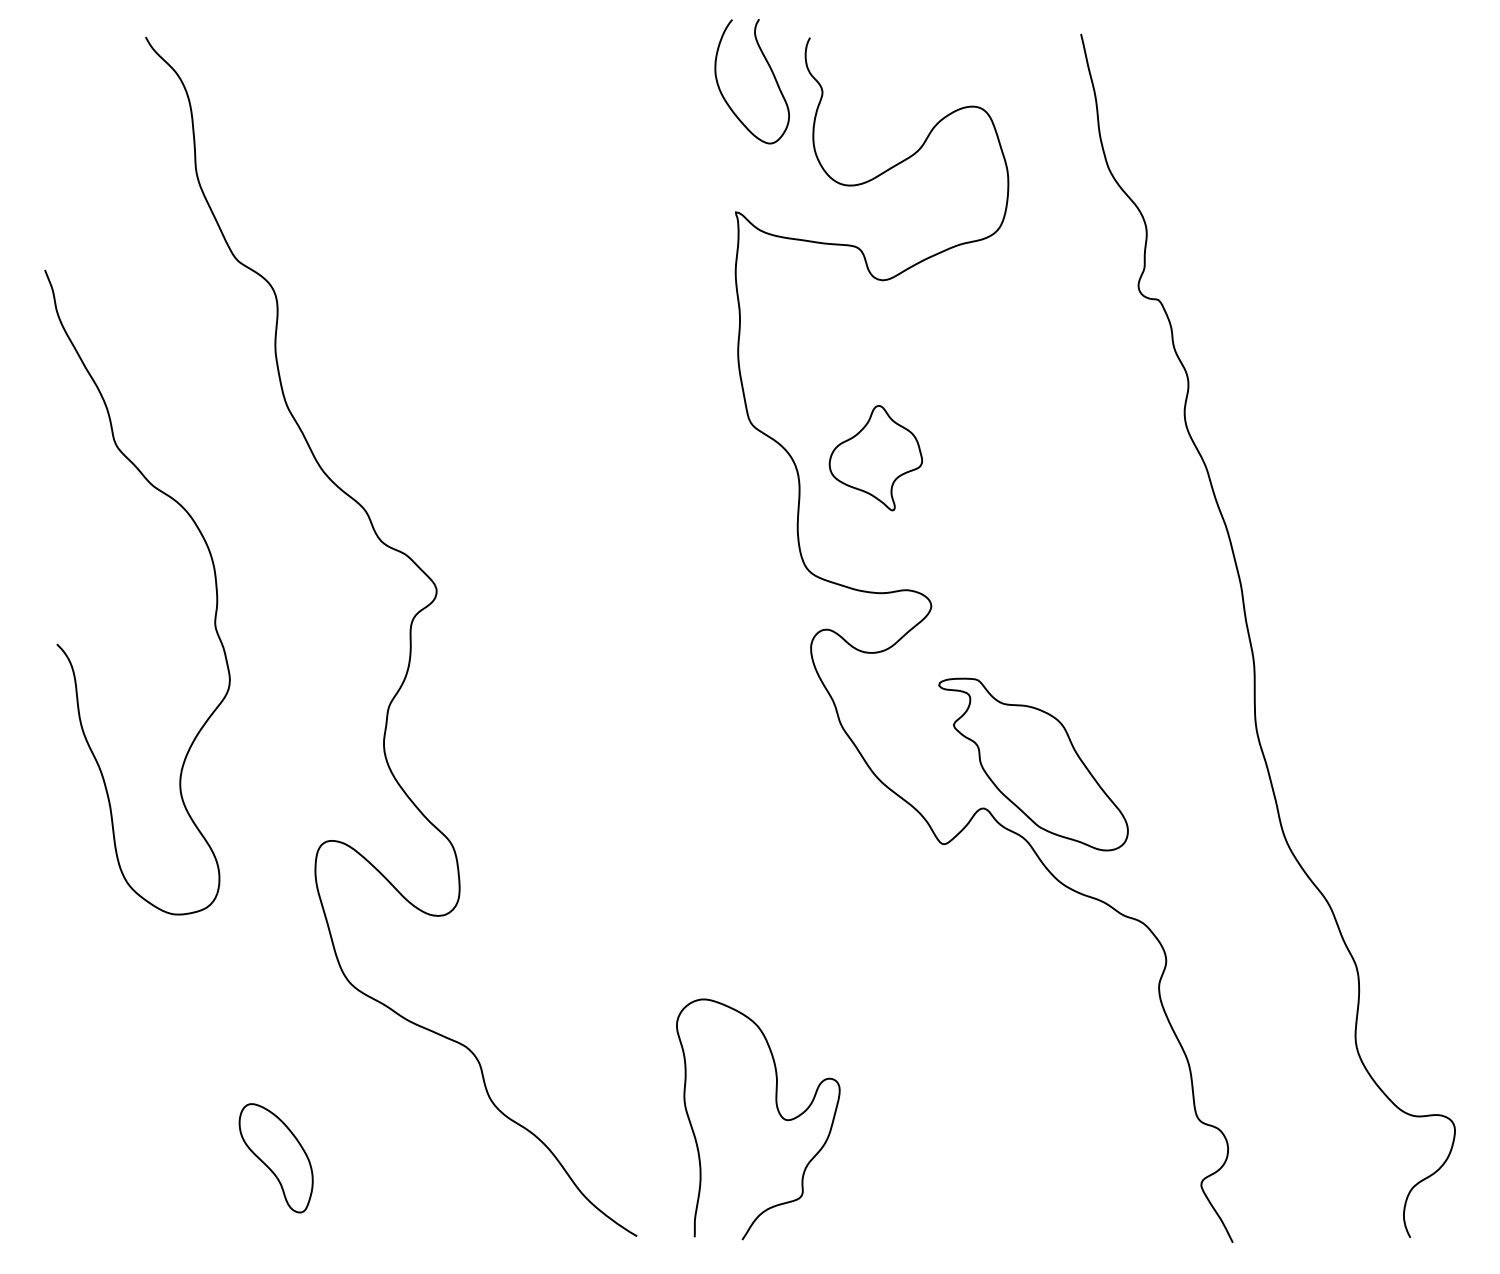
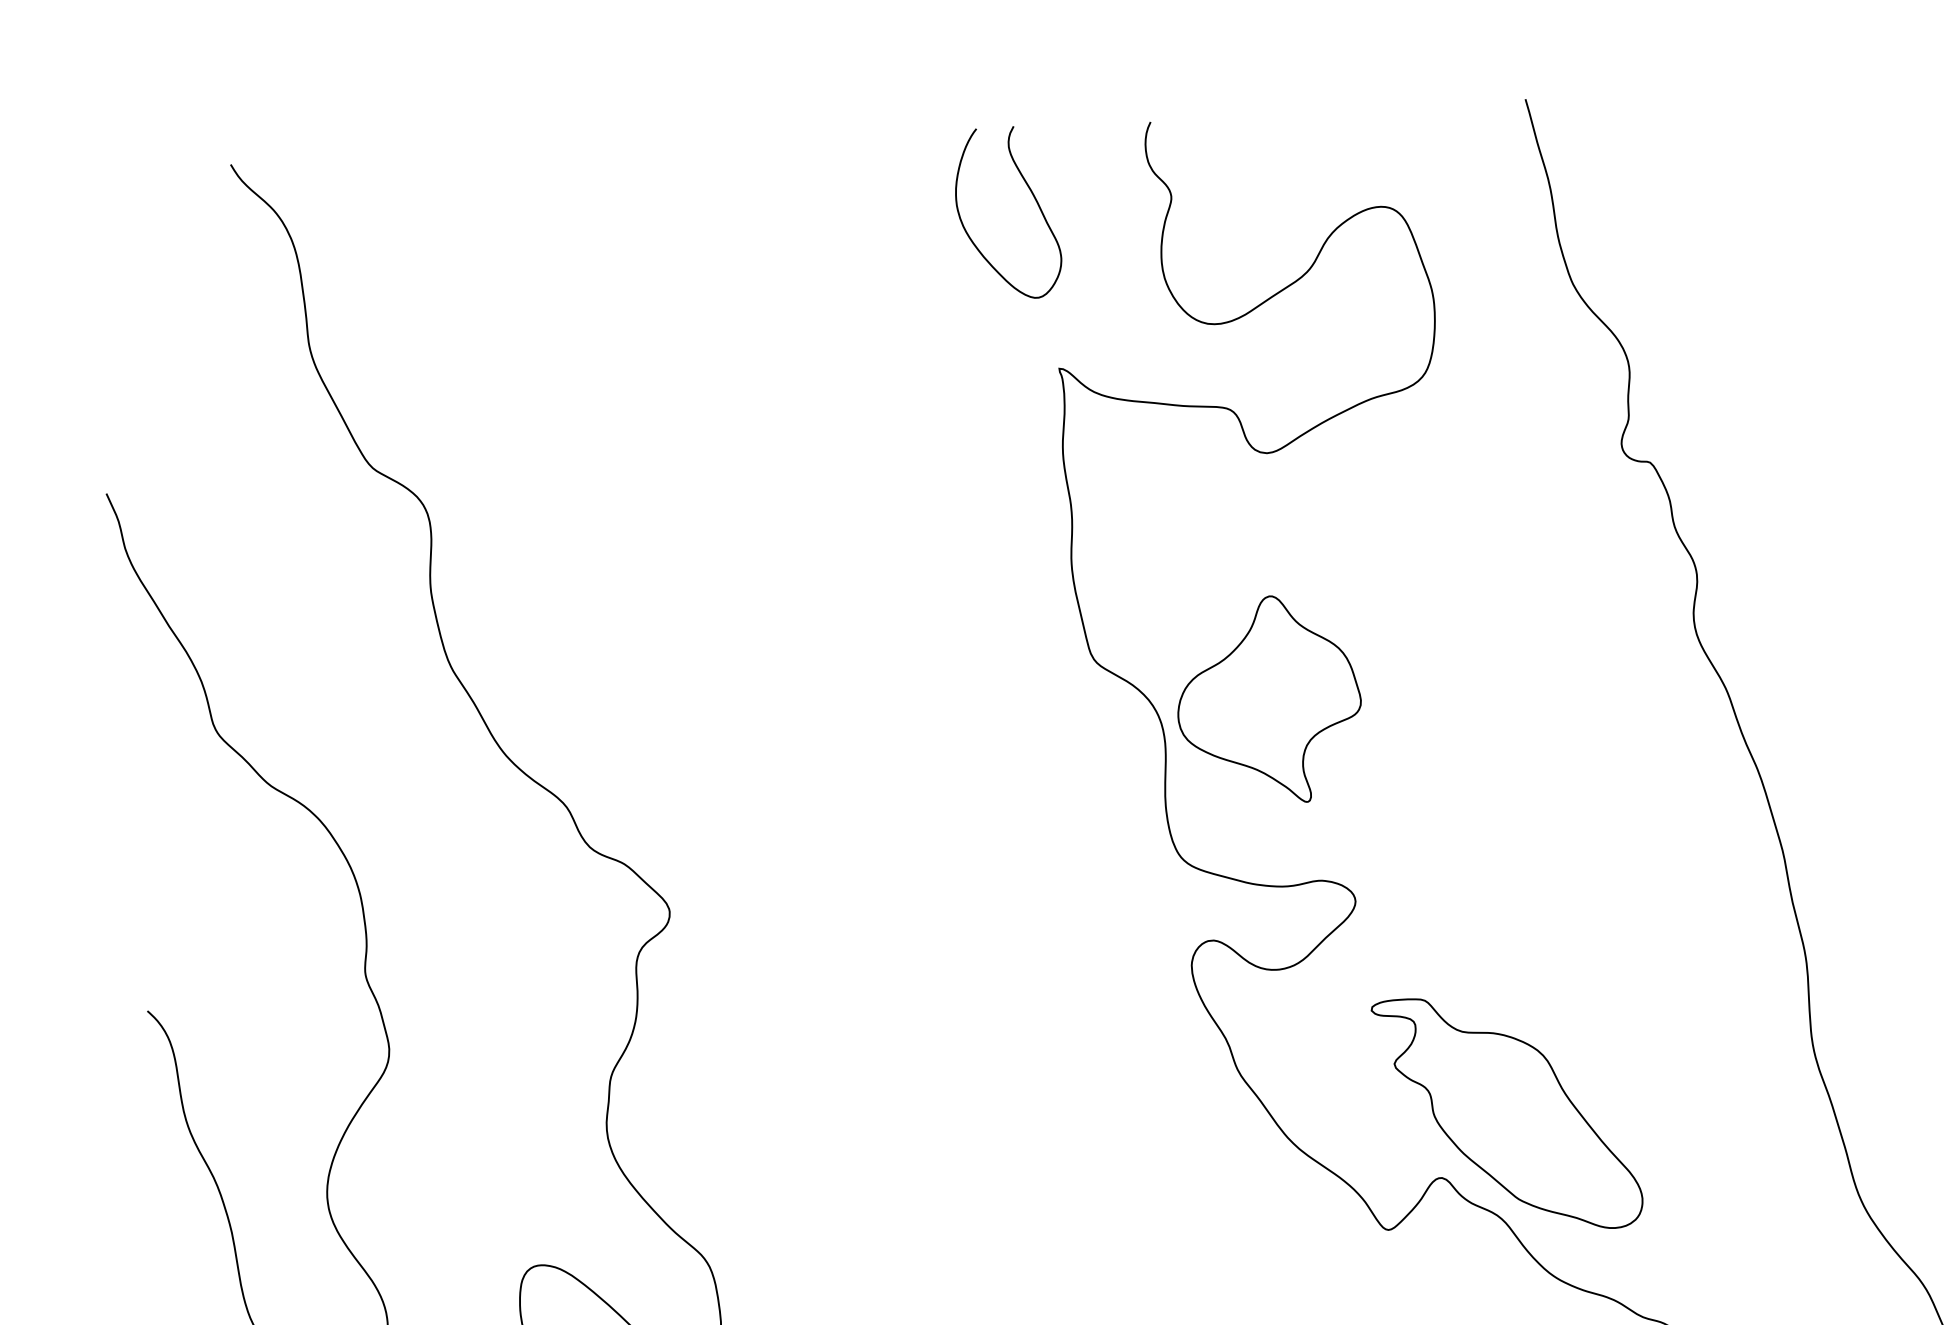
curve: (771, 72) -> (1034, 199), moved
part: (875, 457) -> (1268, 698), size x1.43

